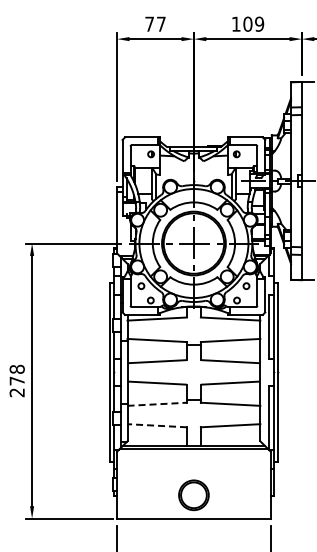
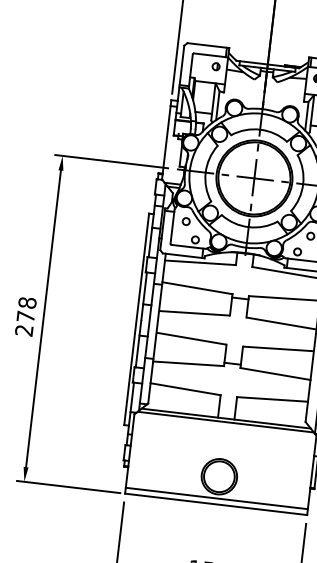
line: (157, 404) -> (188, 364), dashed -> solid
line: (157, 425) -> (185, 388), dashed -> solid
line: (193, 513) -> (216, 498), added

